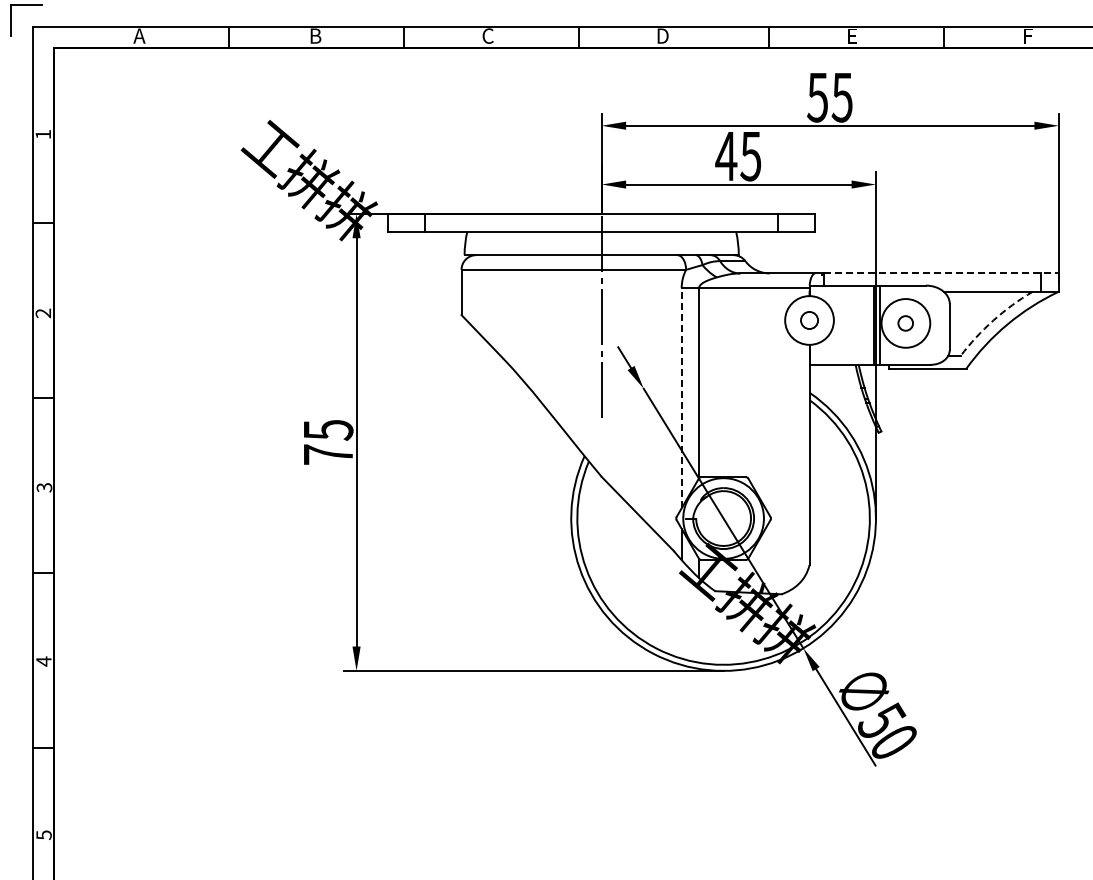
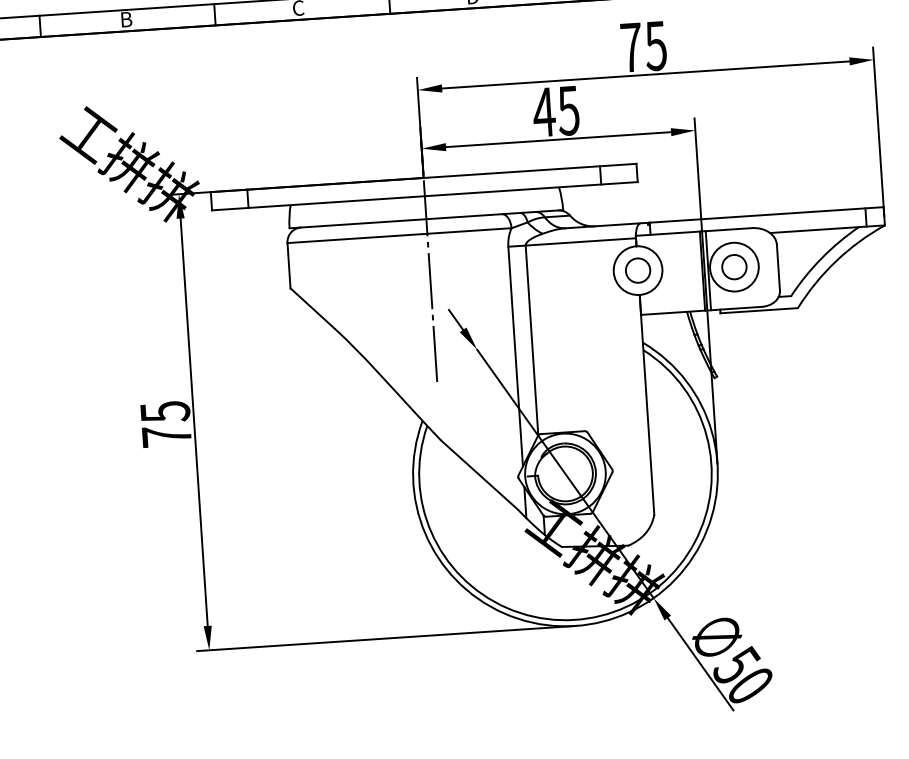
text: (817, 97) -> (631, 47), 55 -> 75
line: (942, 273) -> (767, 214), dashed -> solid
circle: (809, 320) -> (638, 270), size x1.43
arc: (993, 320) -> (821, 258), dashed -> solid
circle: (905, 323) -> (734, 267), size x1.67
line: (681, 397) -> (515, 355), dashed -> solid

